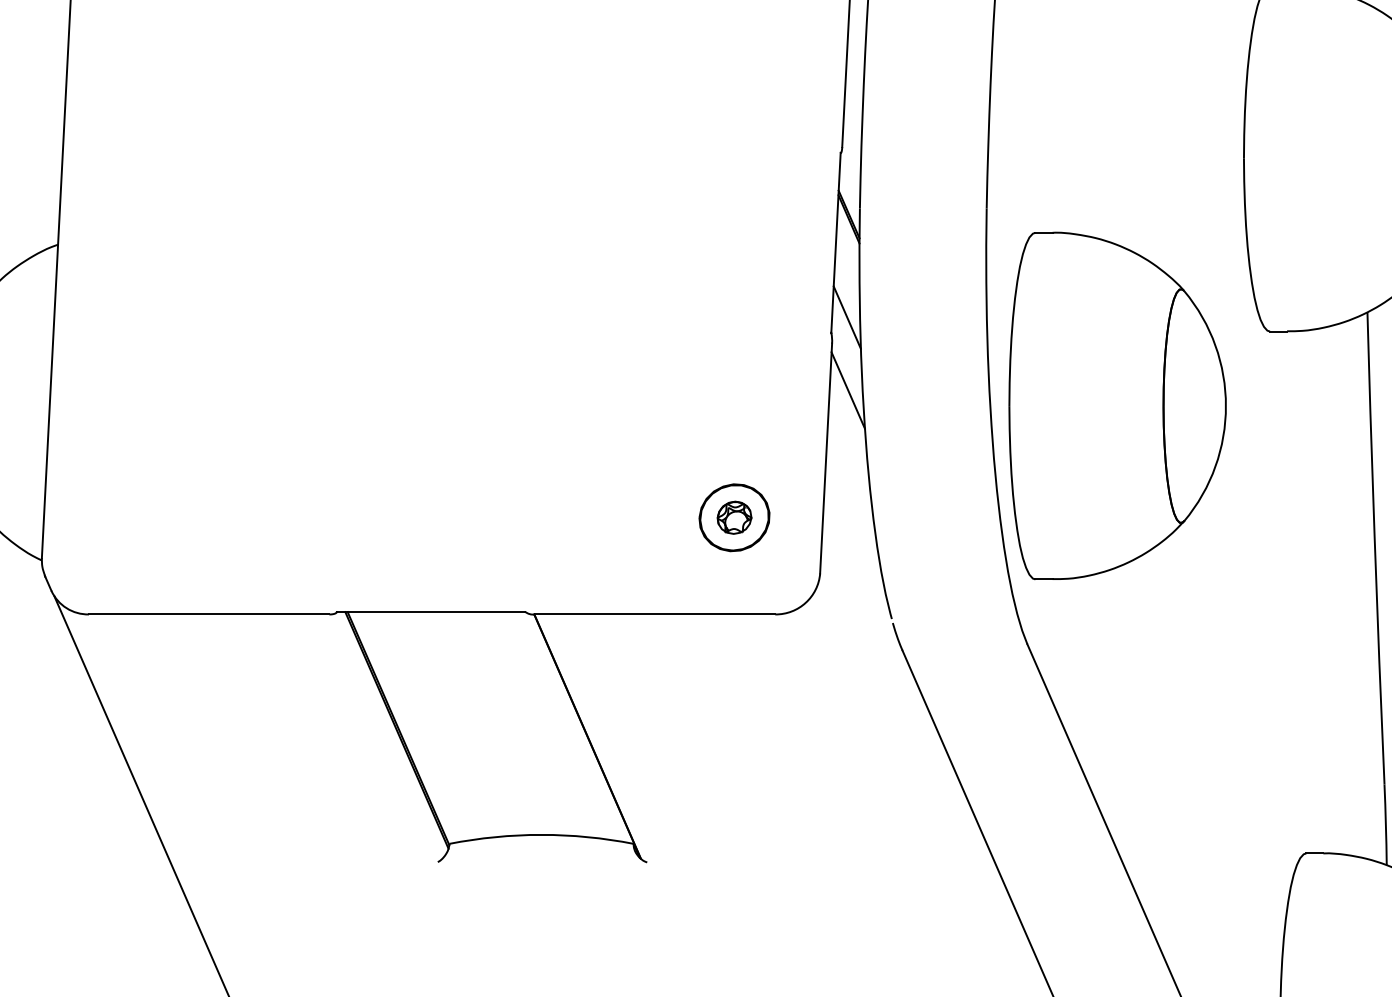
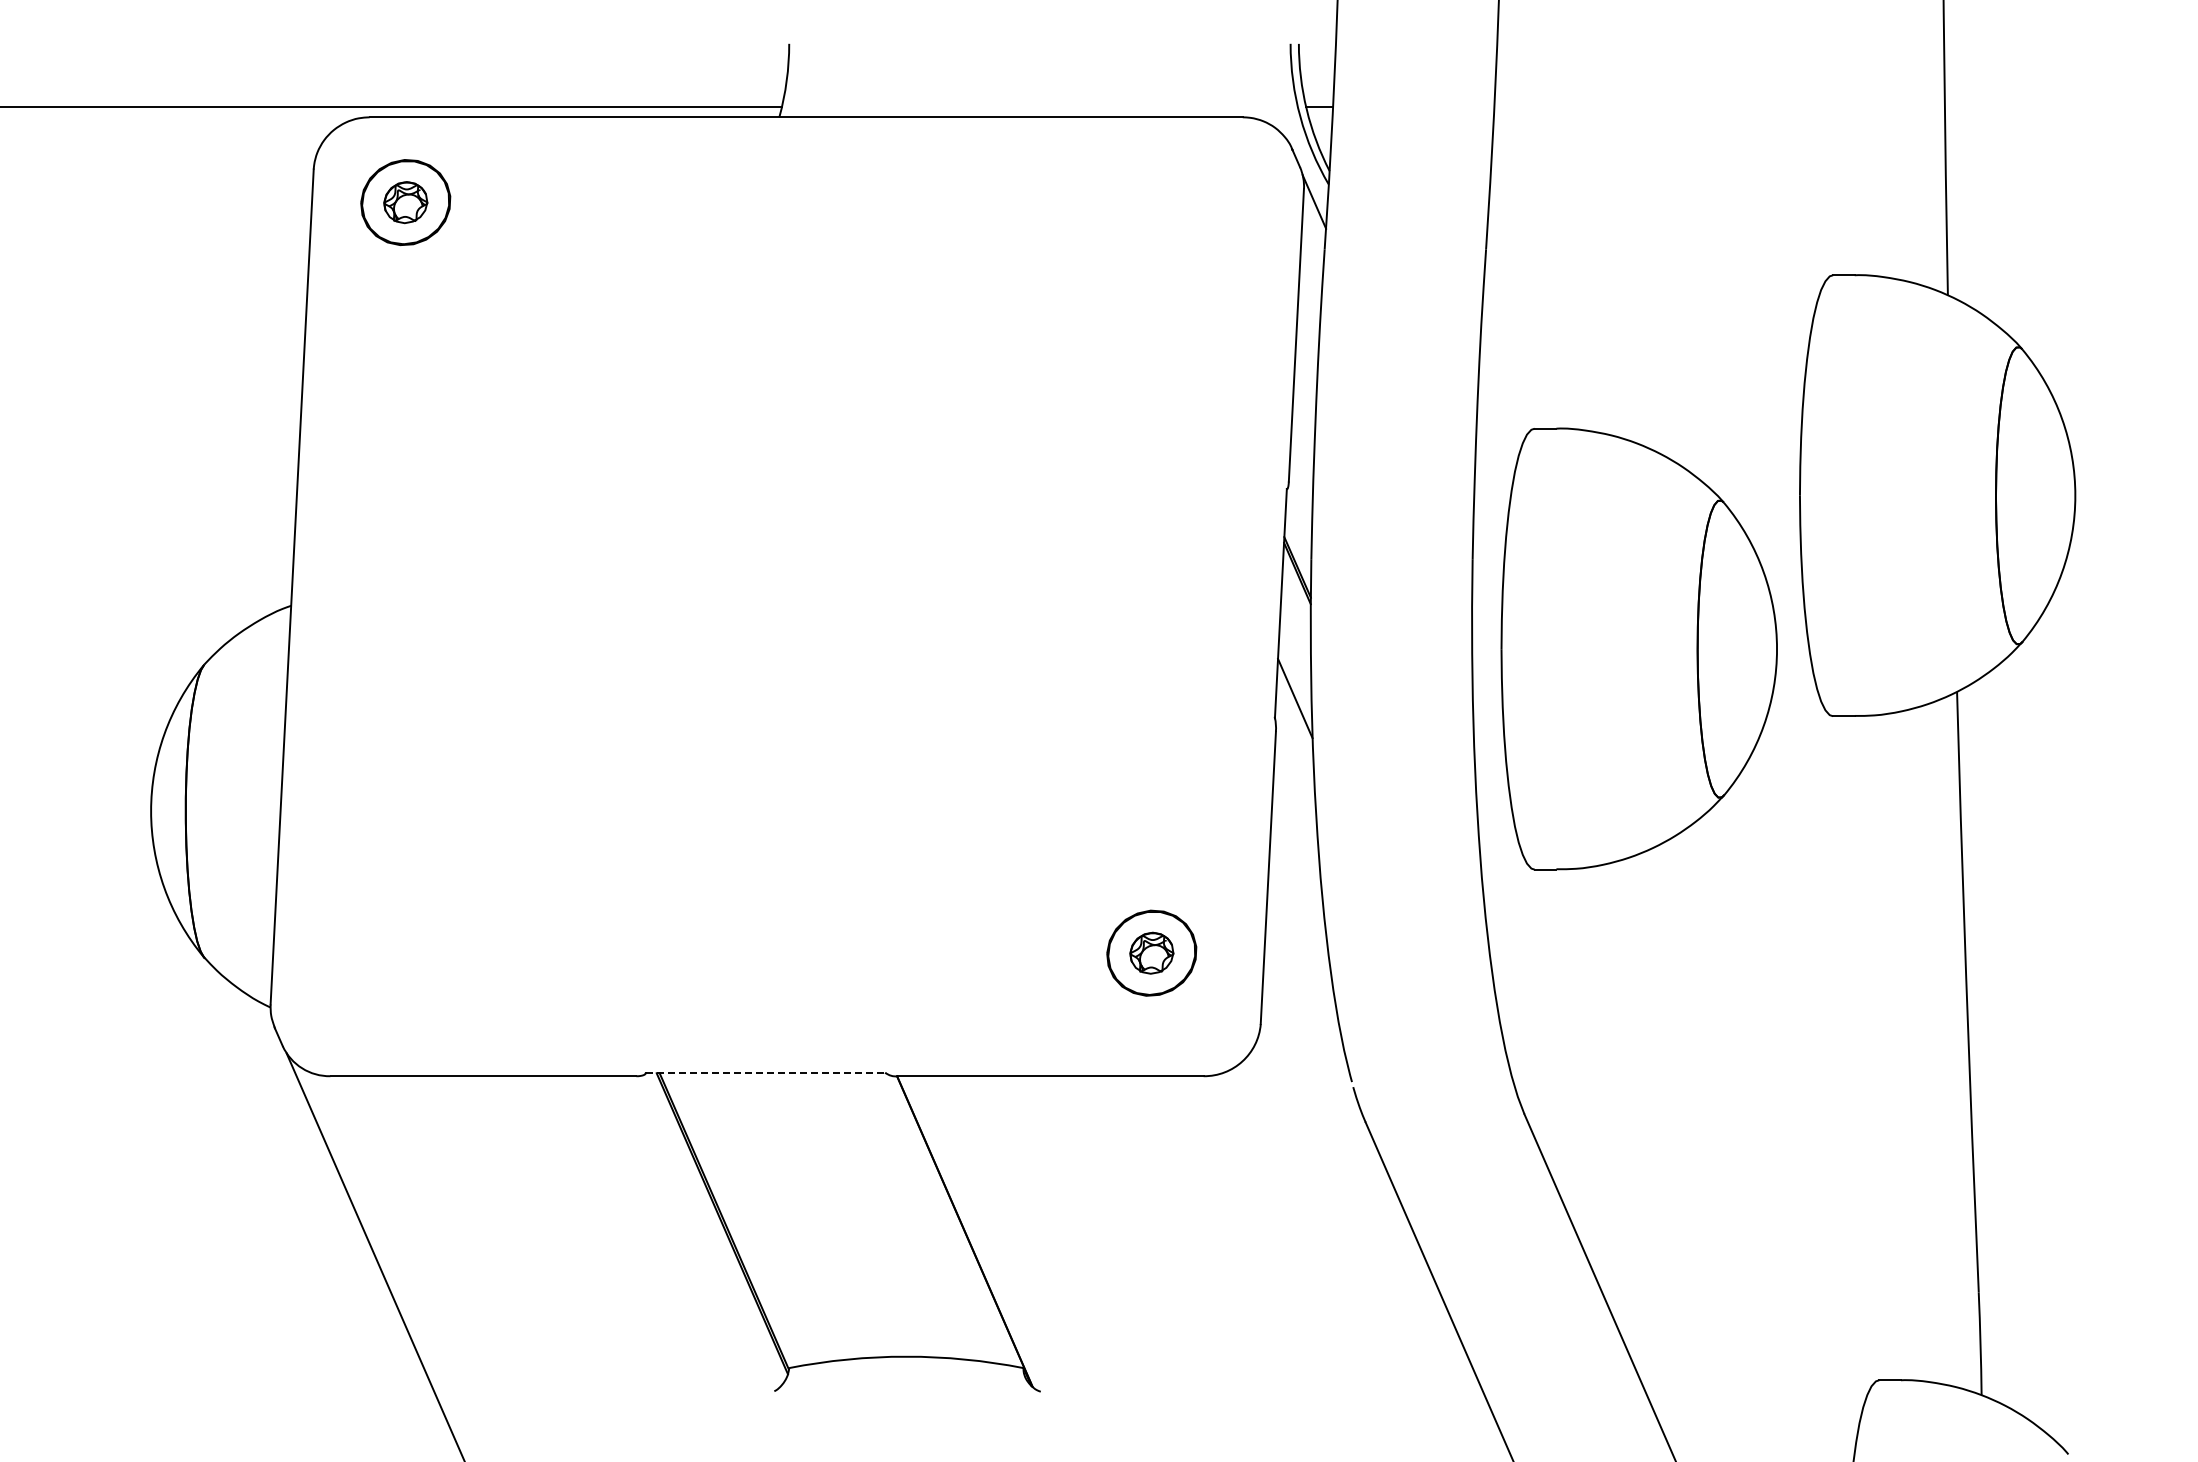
line: (848, 389) -> (1296, 790), removed
part: (1117, 405) -> (1638, 648), moved
line: (430, 612) -> (765, 1073), solid -> dashed

